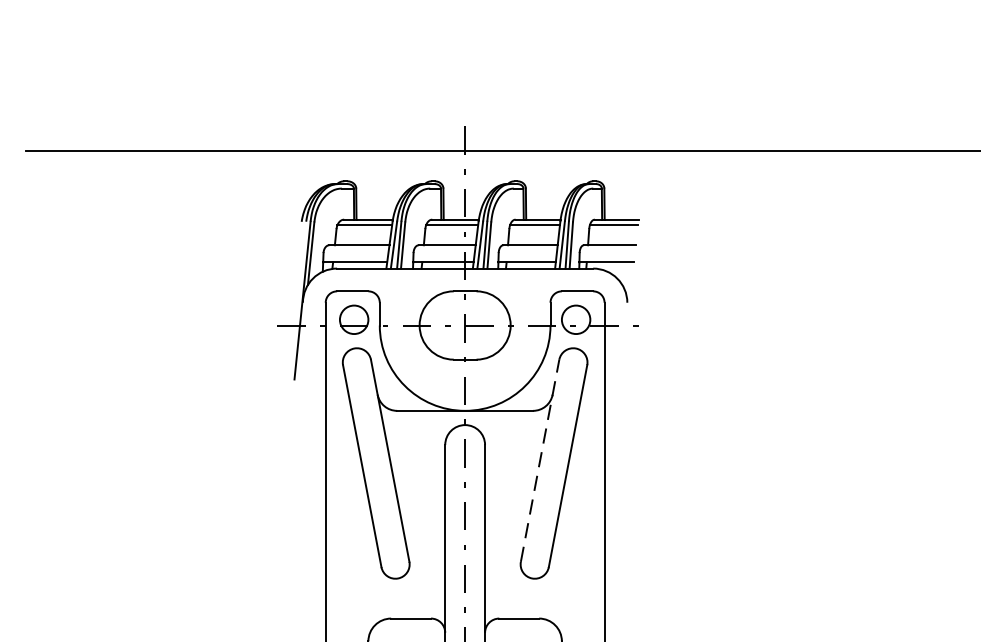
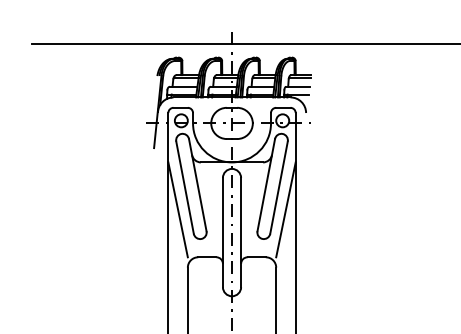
line: (540, 461) -> (266, 185), dashed -> solid
line: (345, 513) -> (177, 209), added
line: (582, 513) -> (285, 209), added

